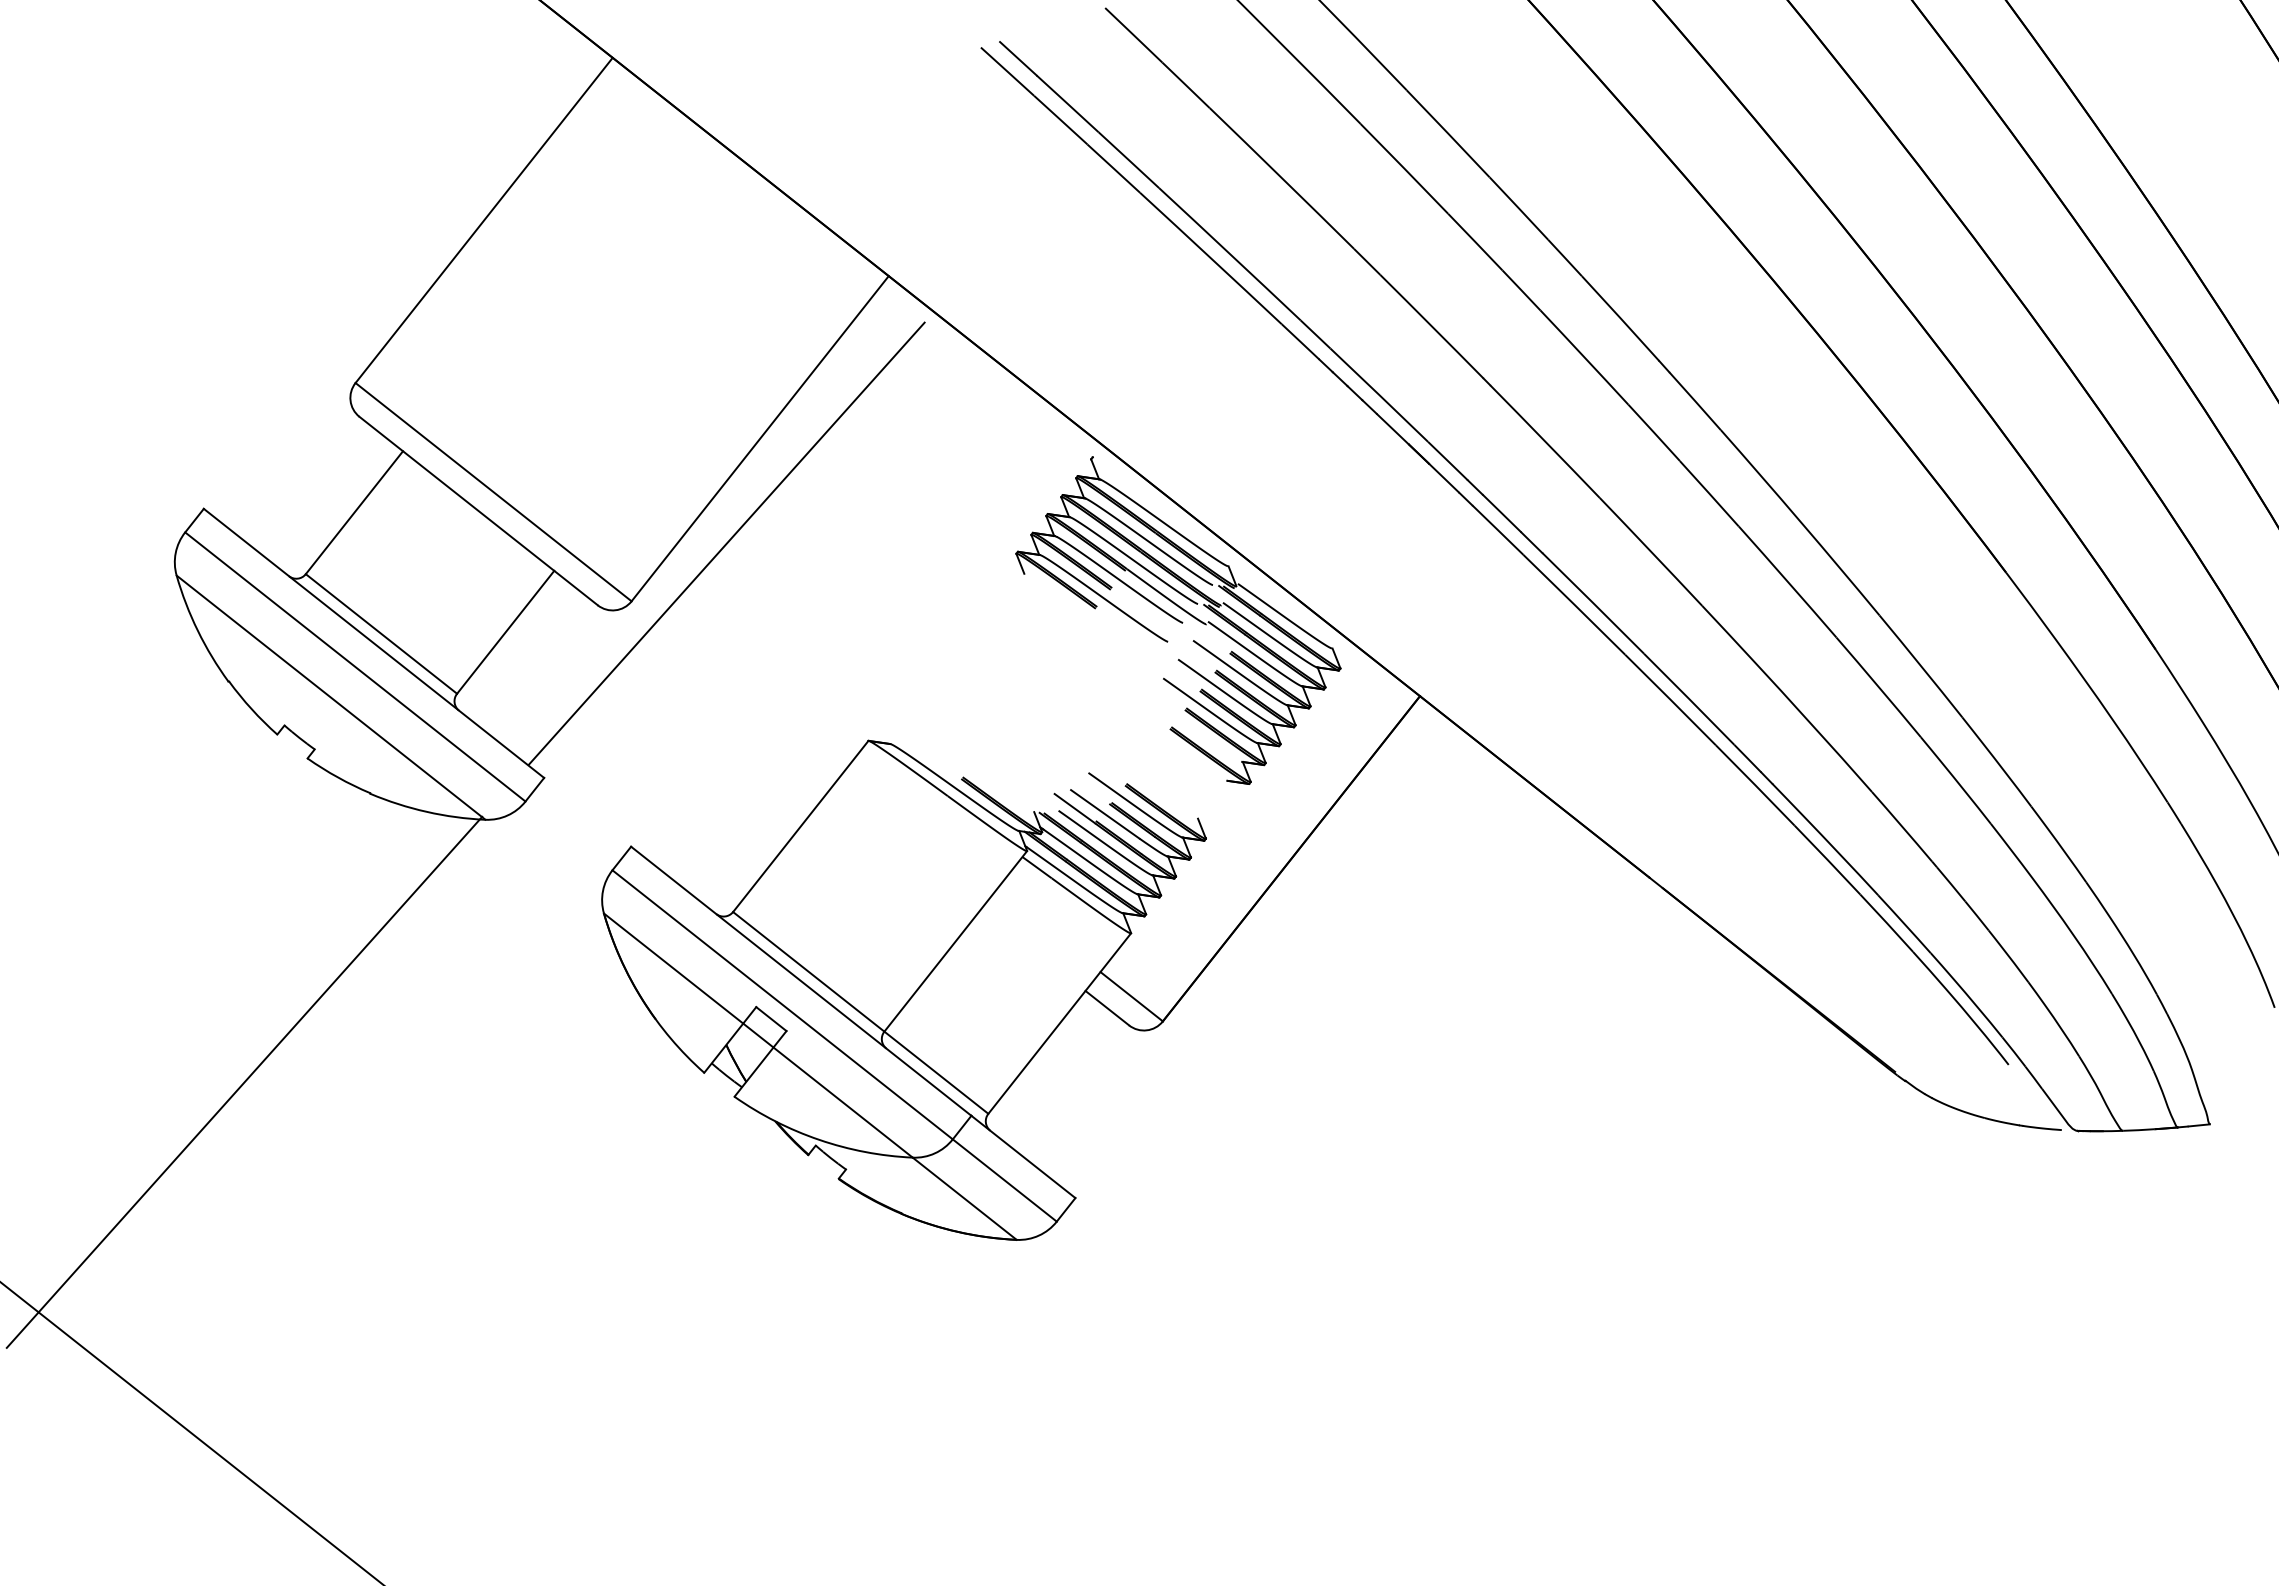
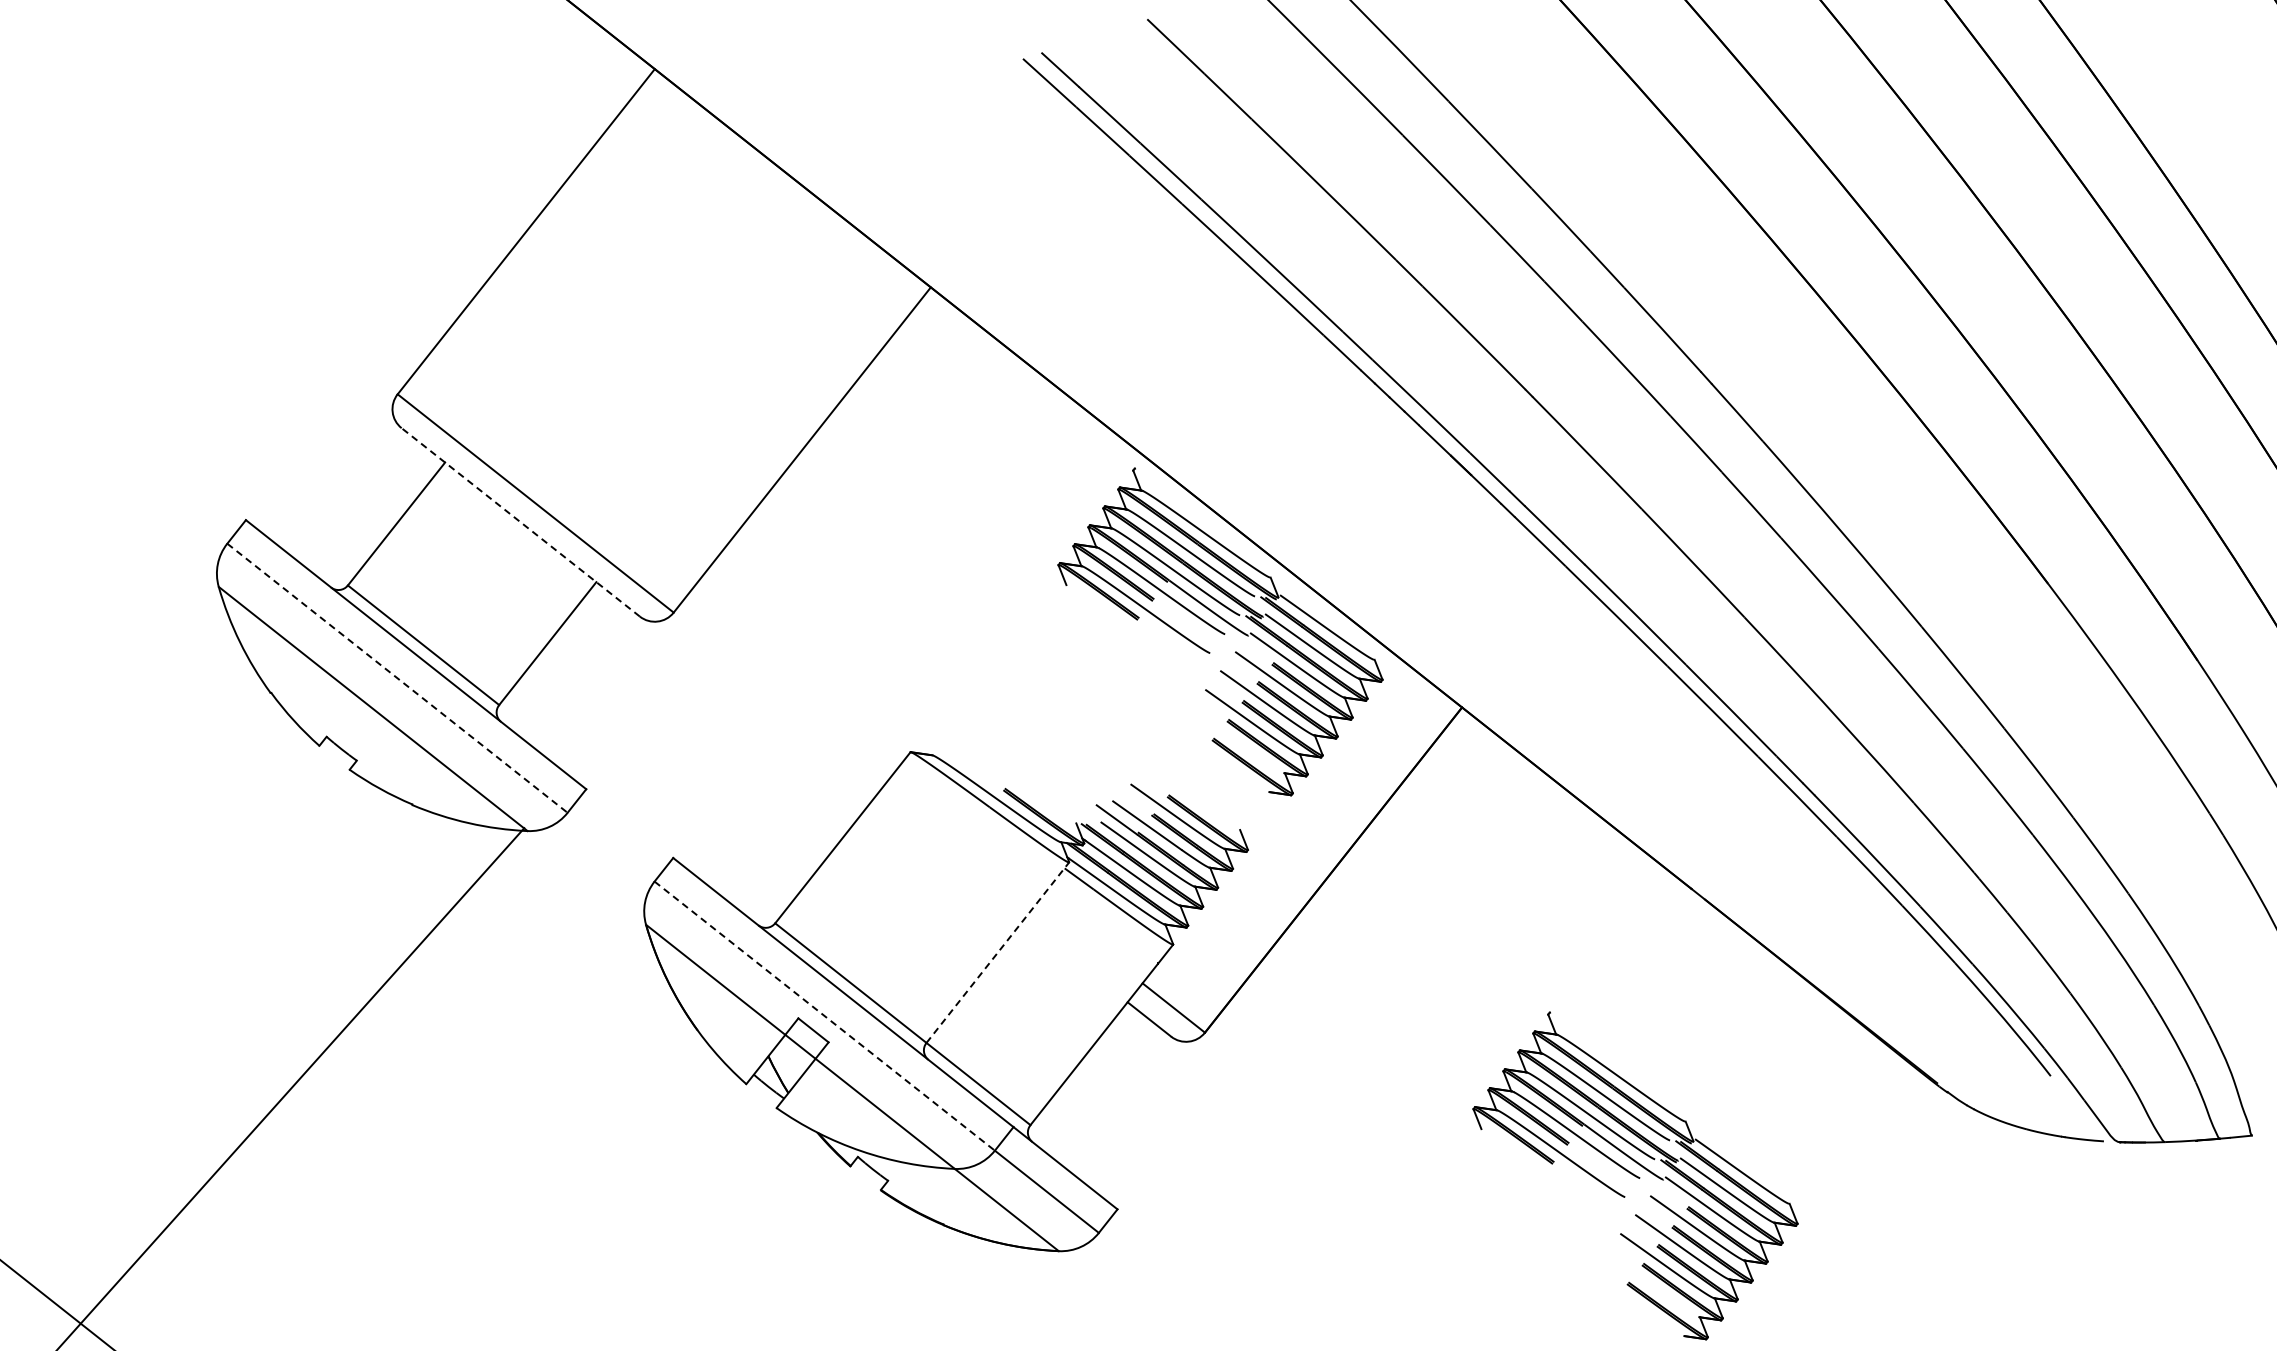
line: (478, 511) -> (520, 522), solid -> dashed
line: (726, 543) -> (768, 554), removed
line: (355, 666) -> (397, 677), solid -> dashed
line: (956, 940) -> (998, 951), solid -> dashed
line: (782, 1004) -> (824, 1015), solid -> dashed
part: (1593, 1164) -> (1635, 1175), added

